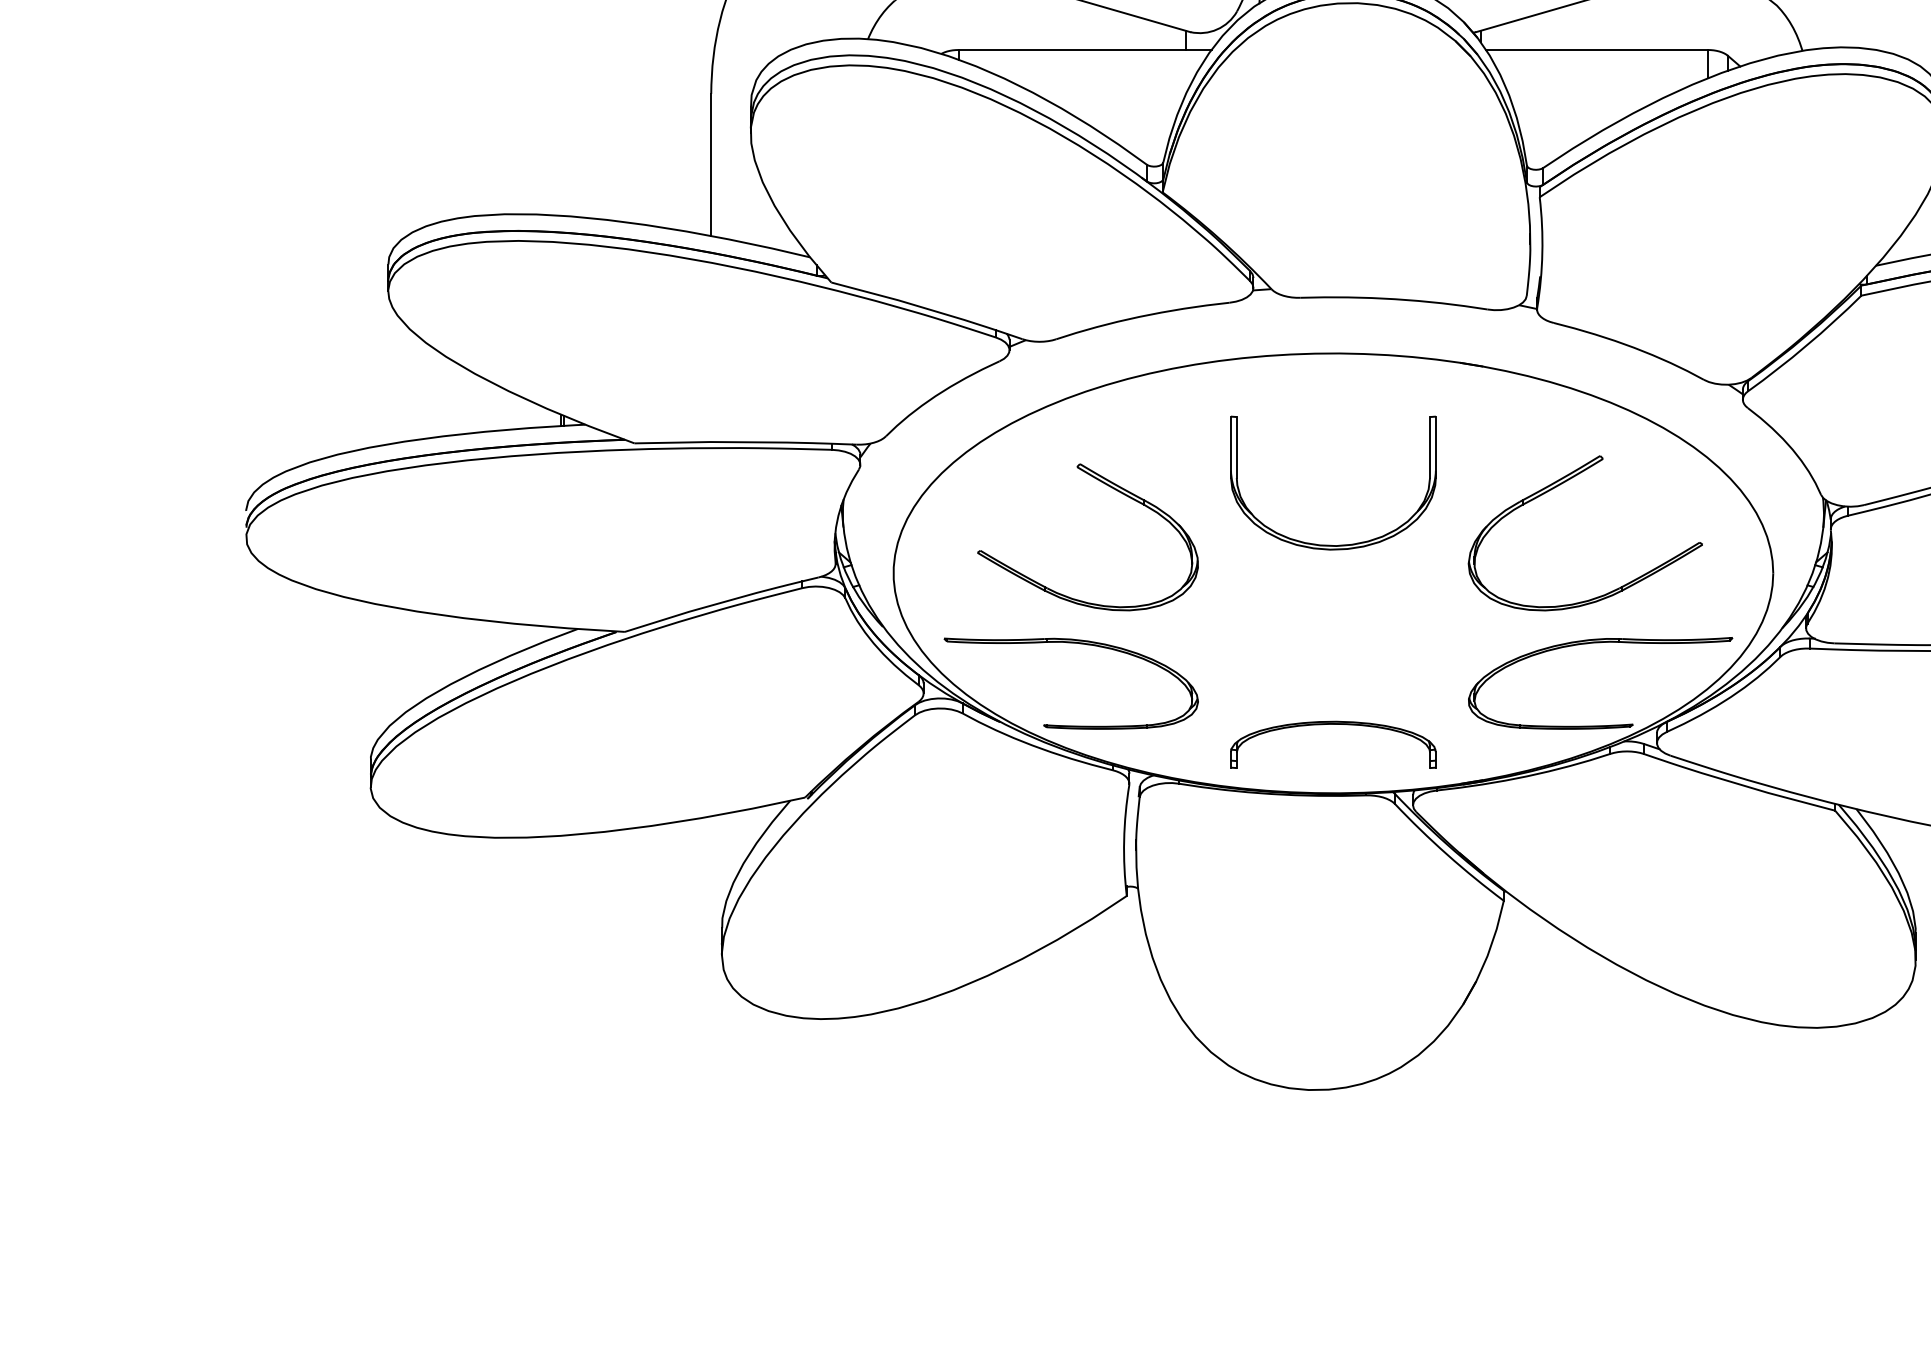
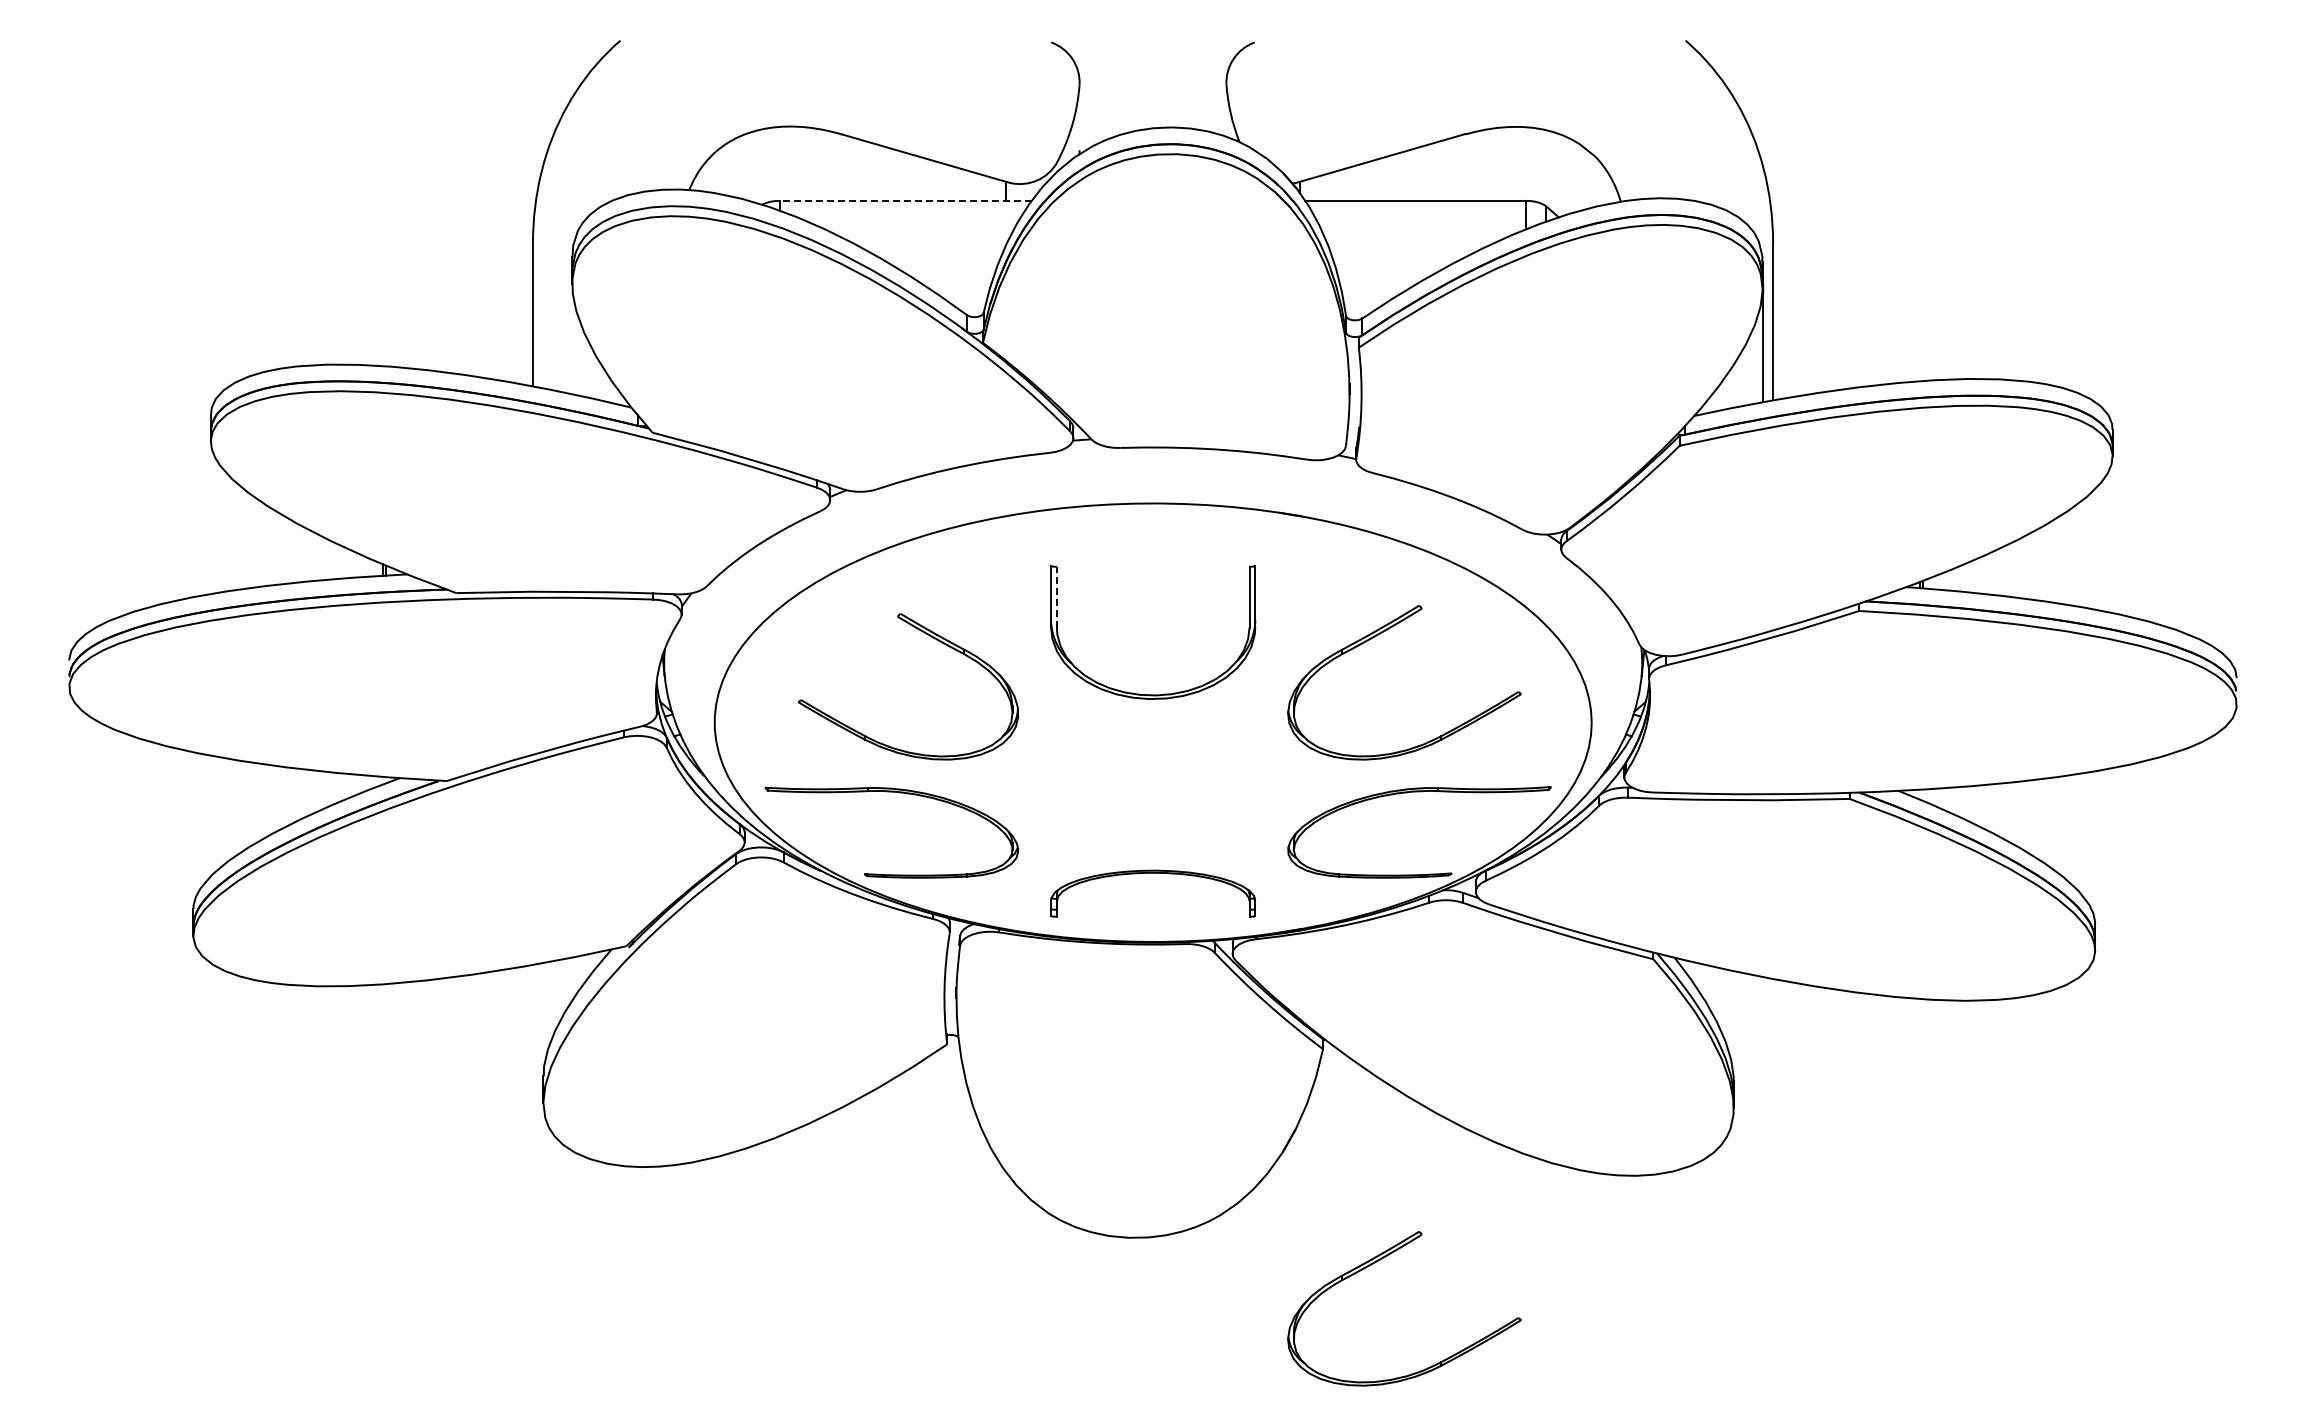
line: (1084, 49) -> (905, 200), solid -> dashed
line: (1236, 446) -> (1056, 596), solid -> dashed
part: (1556, 1115) -> (1375, 1263), added

